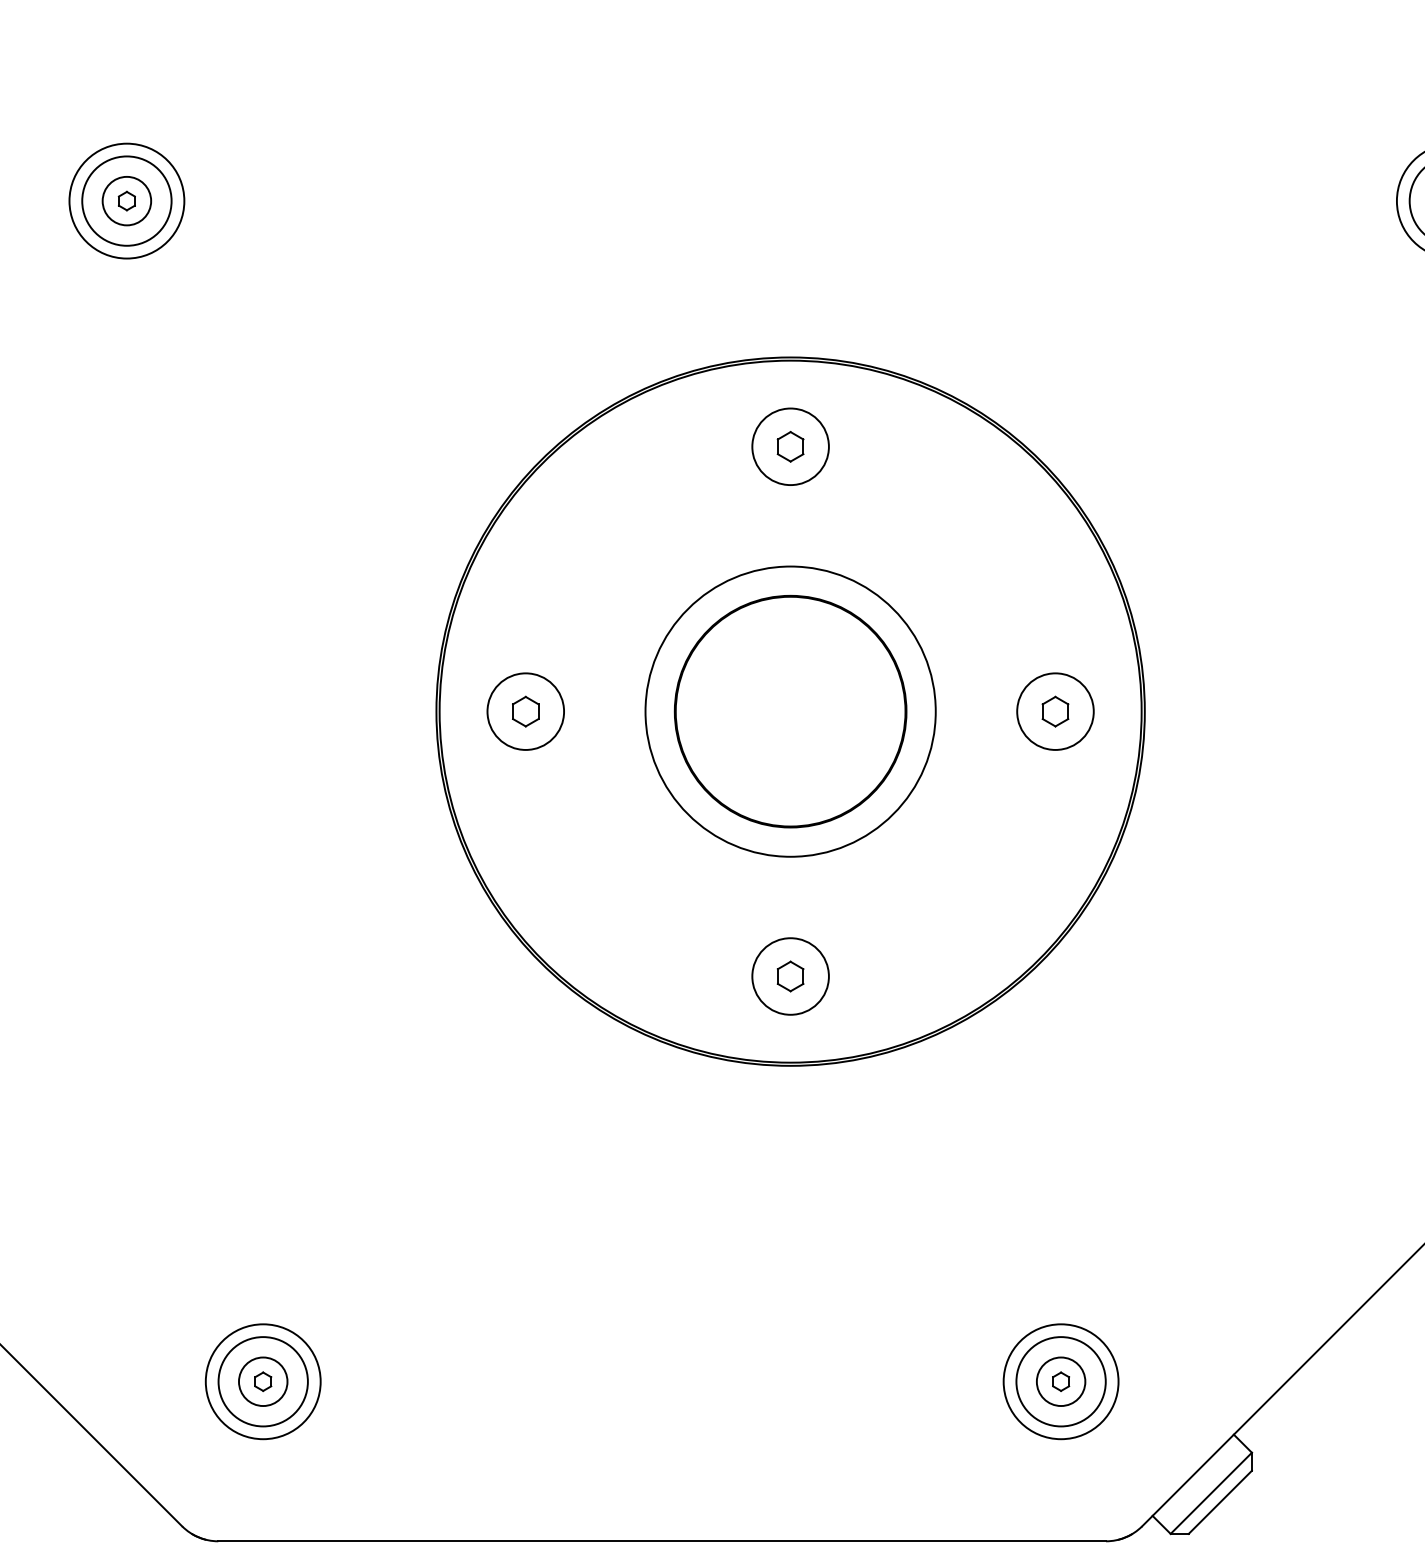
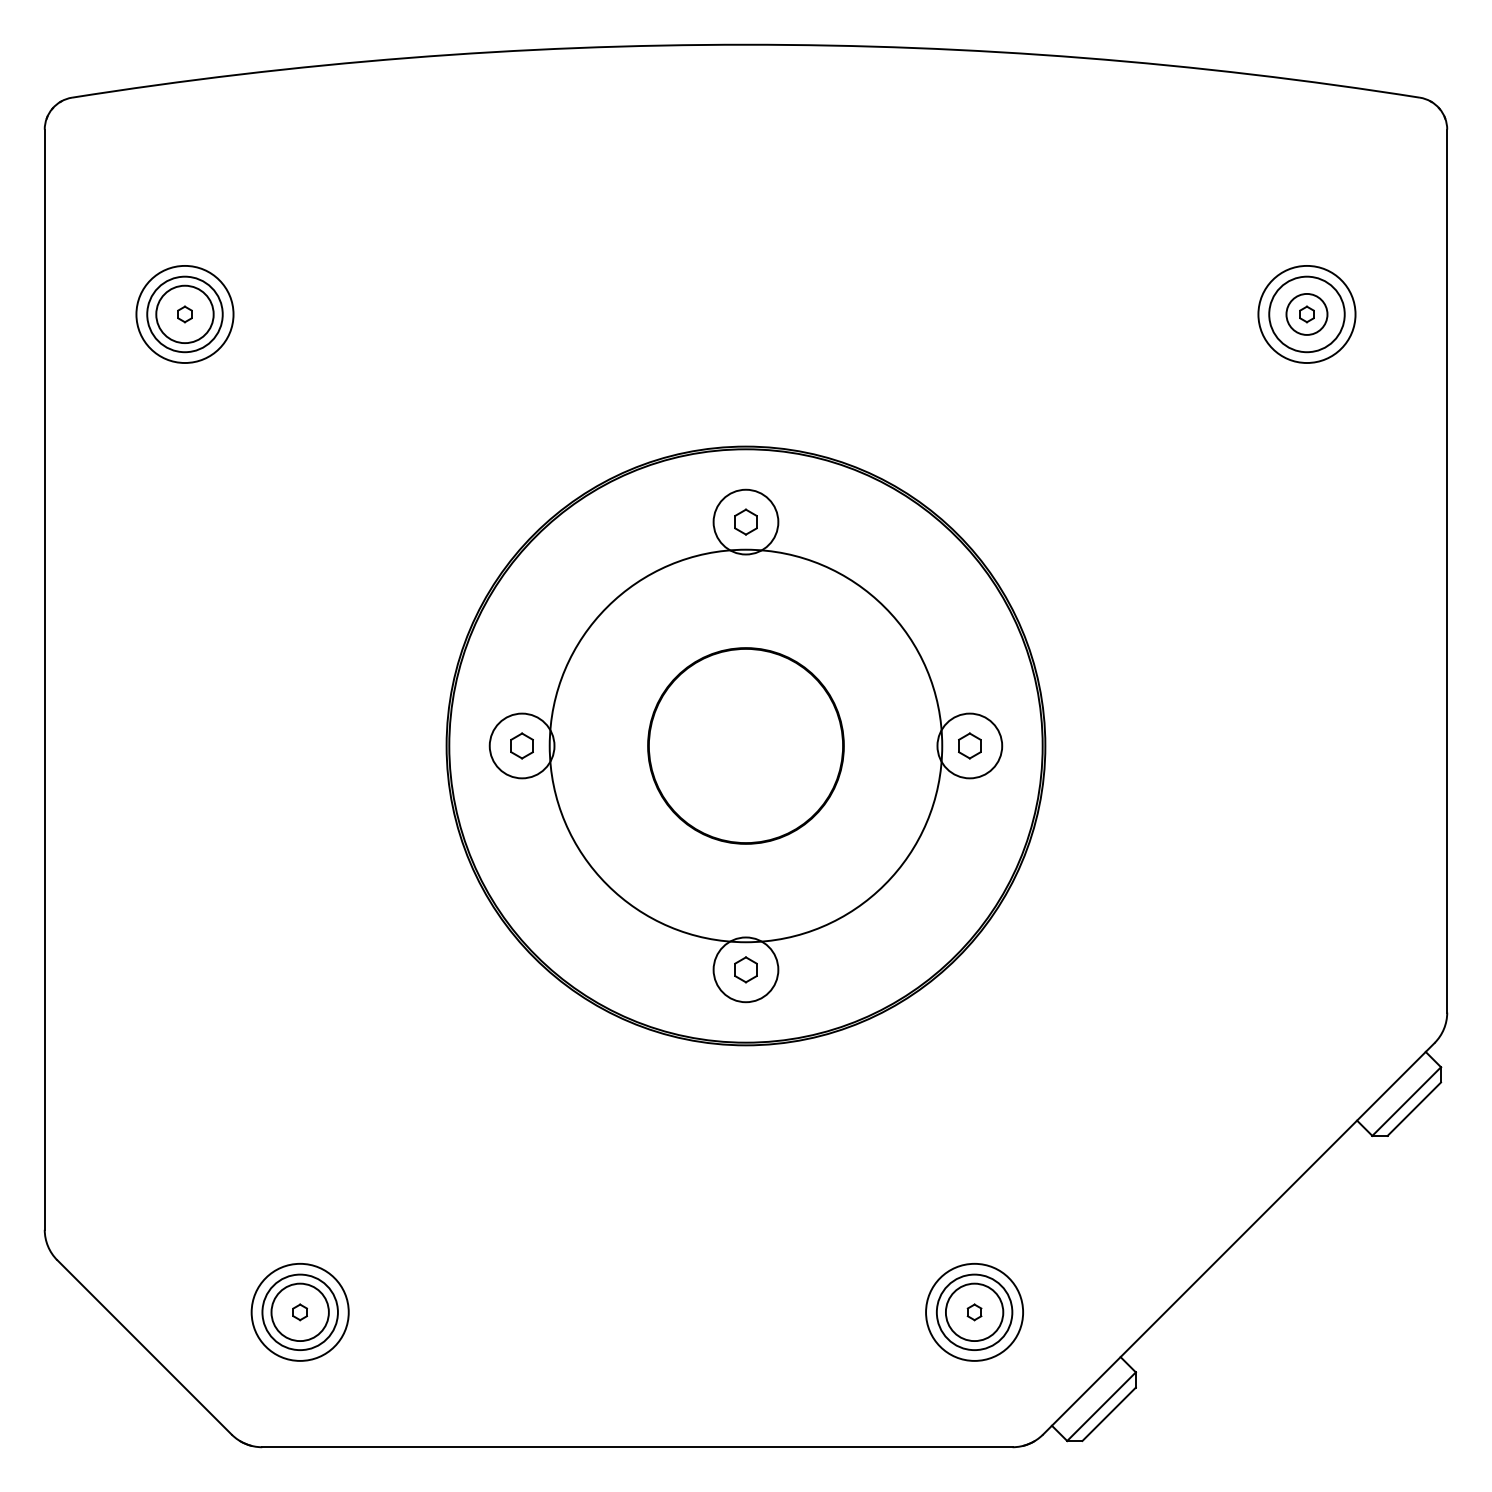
circle: (126, 199) -> (184, 313), size x1.4
circle: (790, 711) -> (745, 745), size x1.6
circle: (262, 1380) -> (299, 1311), size x1.4
circle: (1060, 1380) -> (974, 1311), size x1.4

